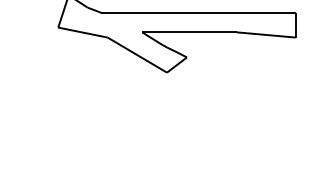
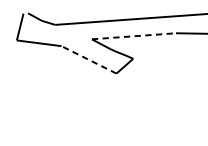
line: (190, 32) -> (134, 36), solid -> dashed
line: (136, 54) -> (88, 59), solid -> dashed

